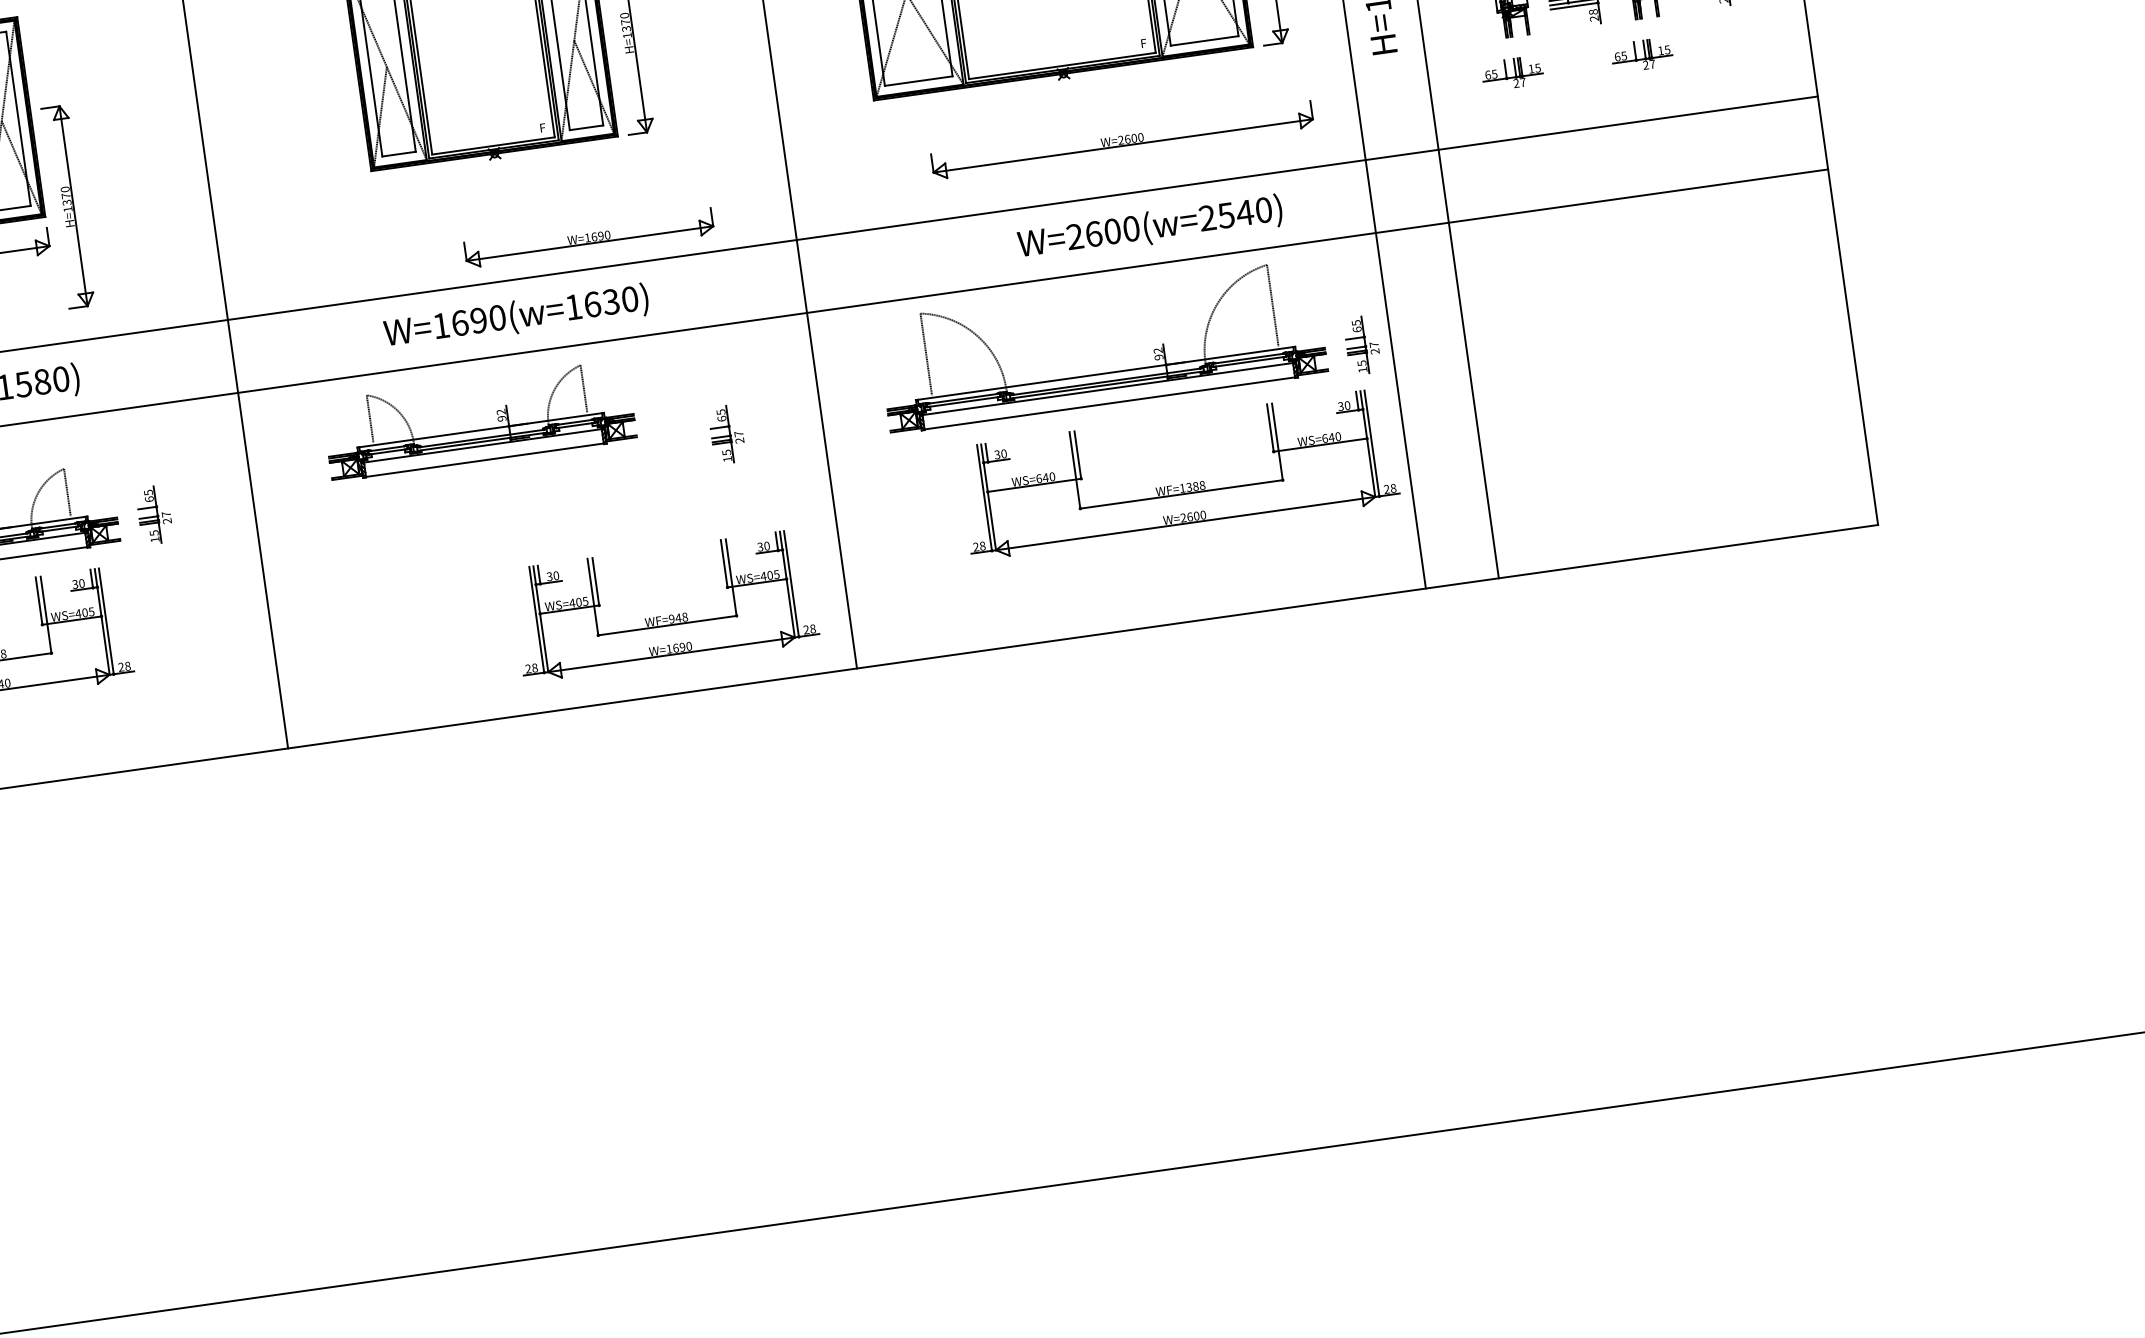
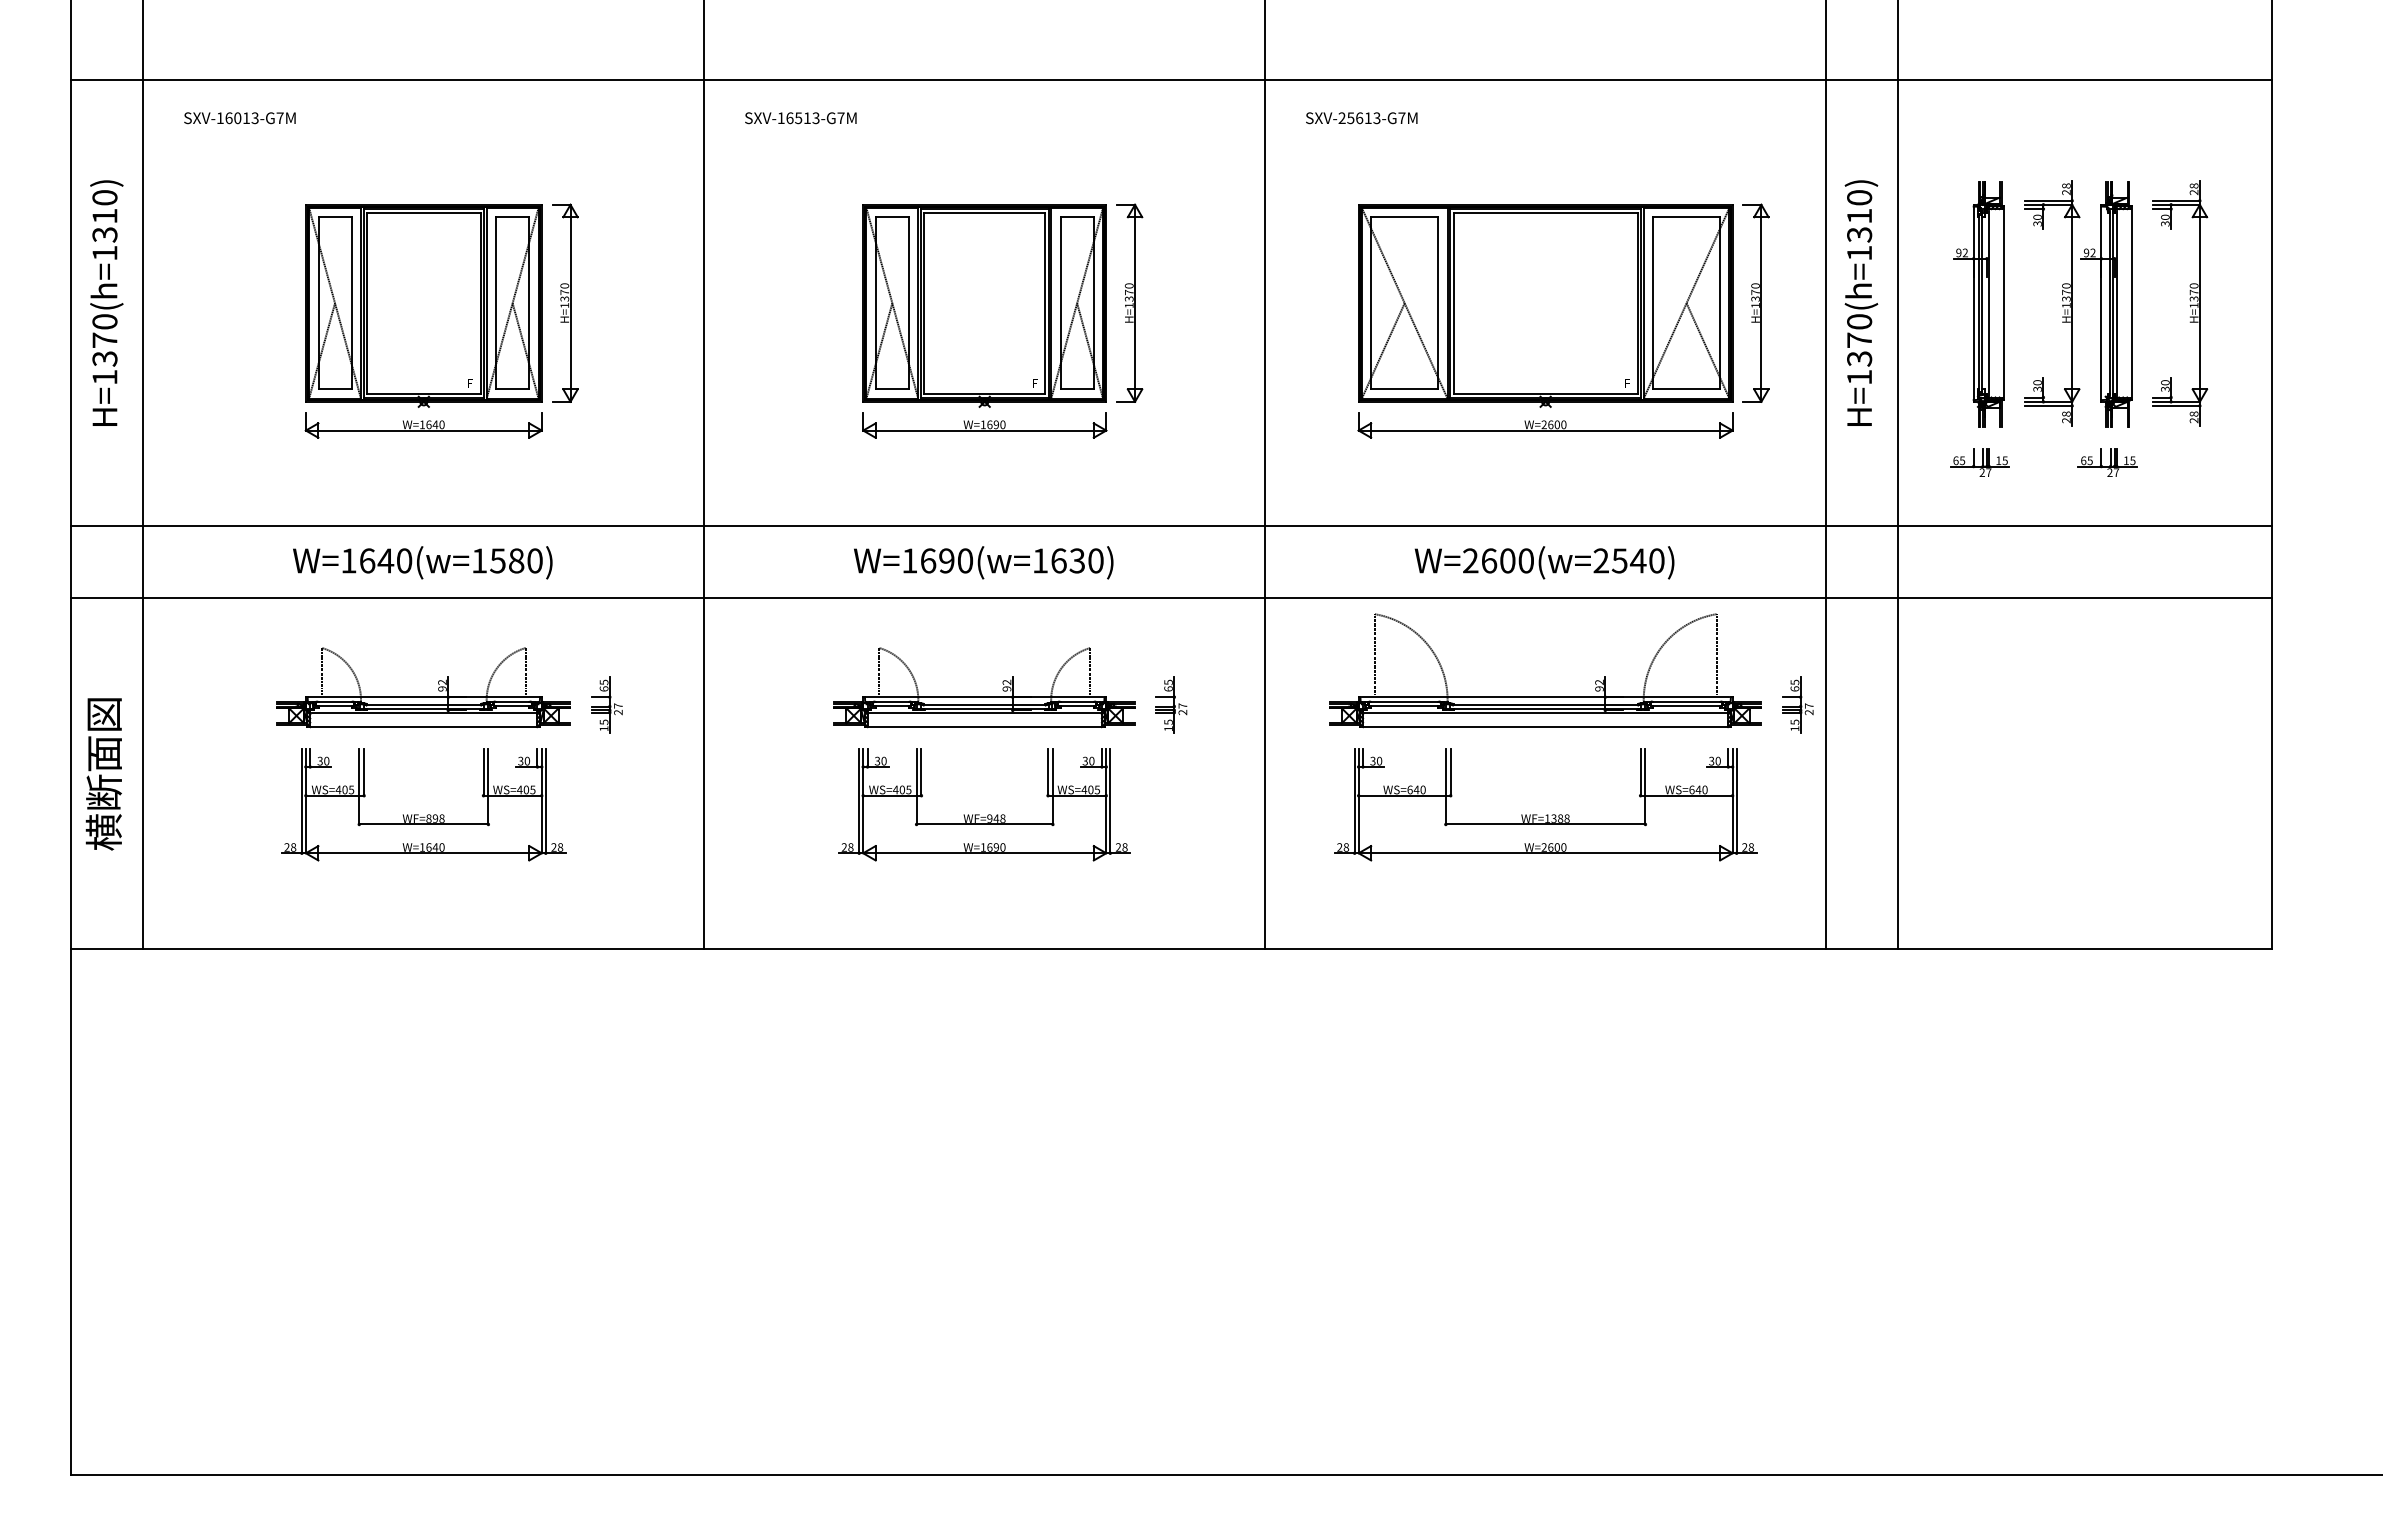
part: (1122, 140) -> (1545, 425), moved
part: (68, 206) -> (565, 302), moved
text: (1150, 227) -> (1544, 562), moved
part: (588, 238) -> (984, 425), moved
part: (480, 429) -> (984, 696), moved
part: (1180, 484) -> (1546, 814), moved
part: (669, 614) -> (988, 814), moved

